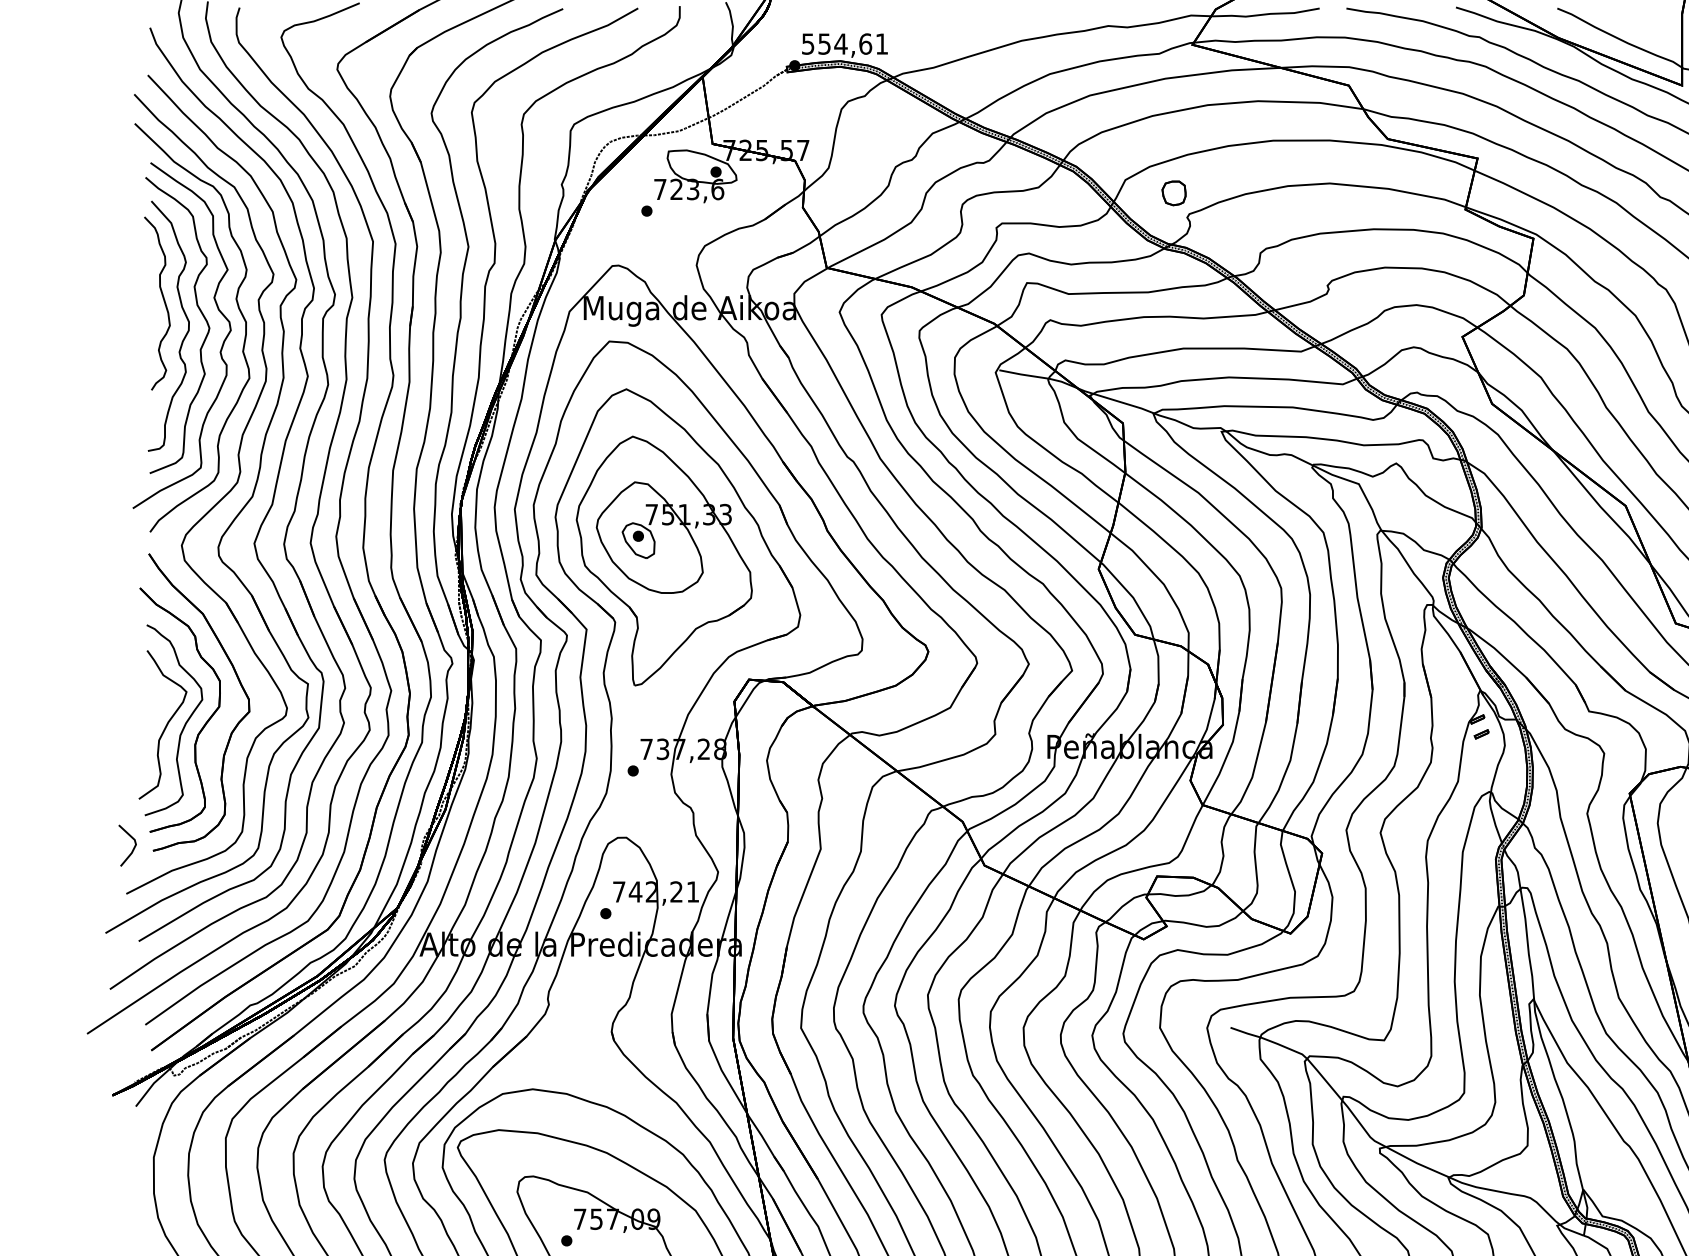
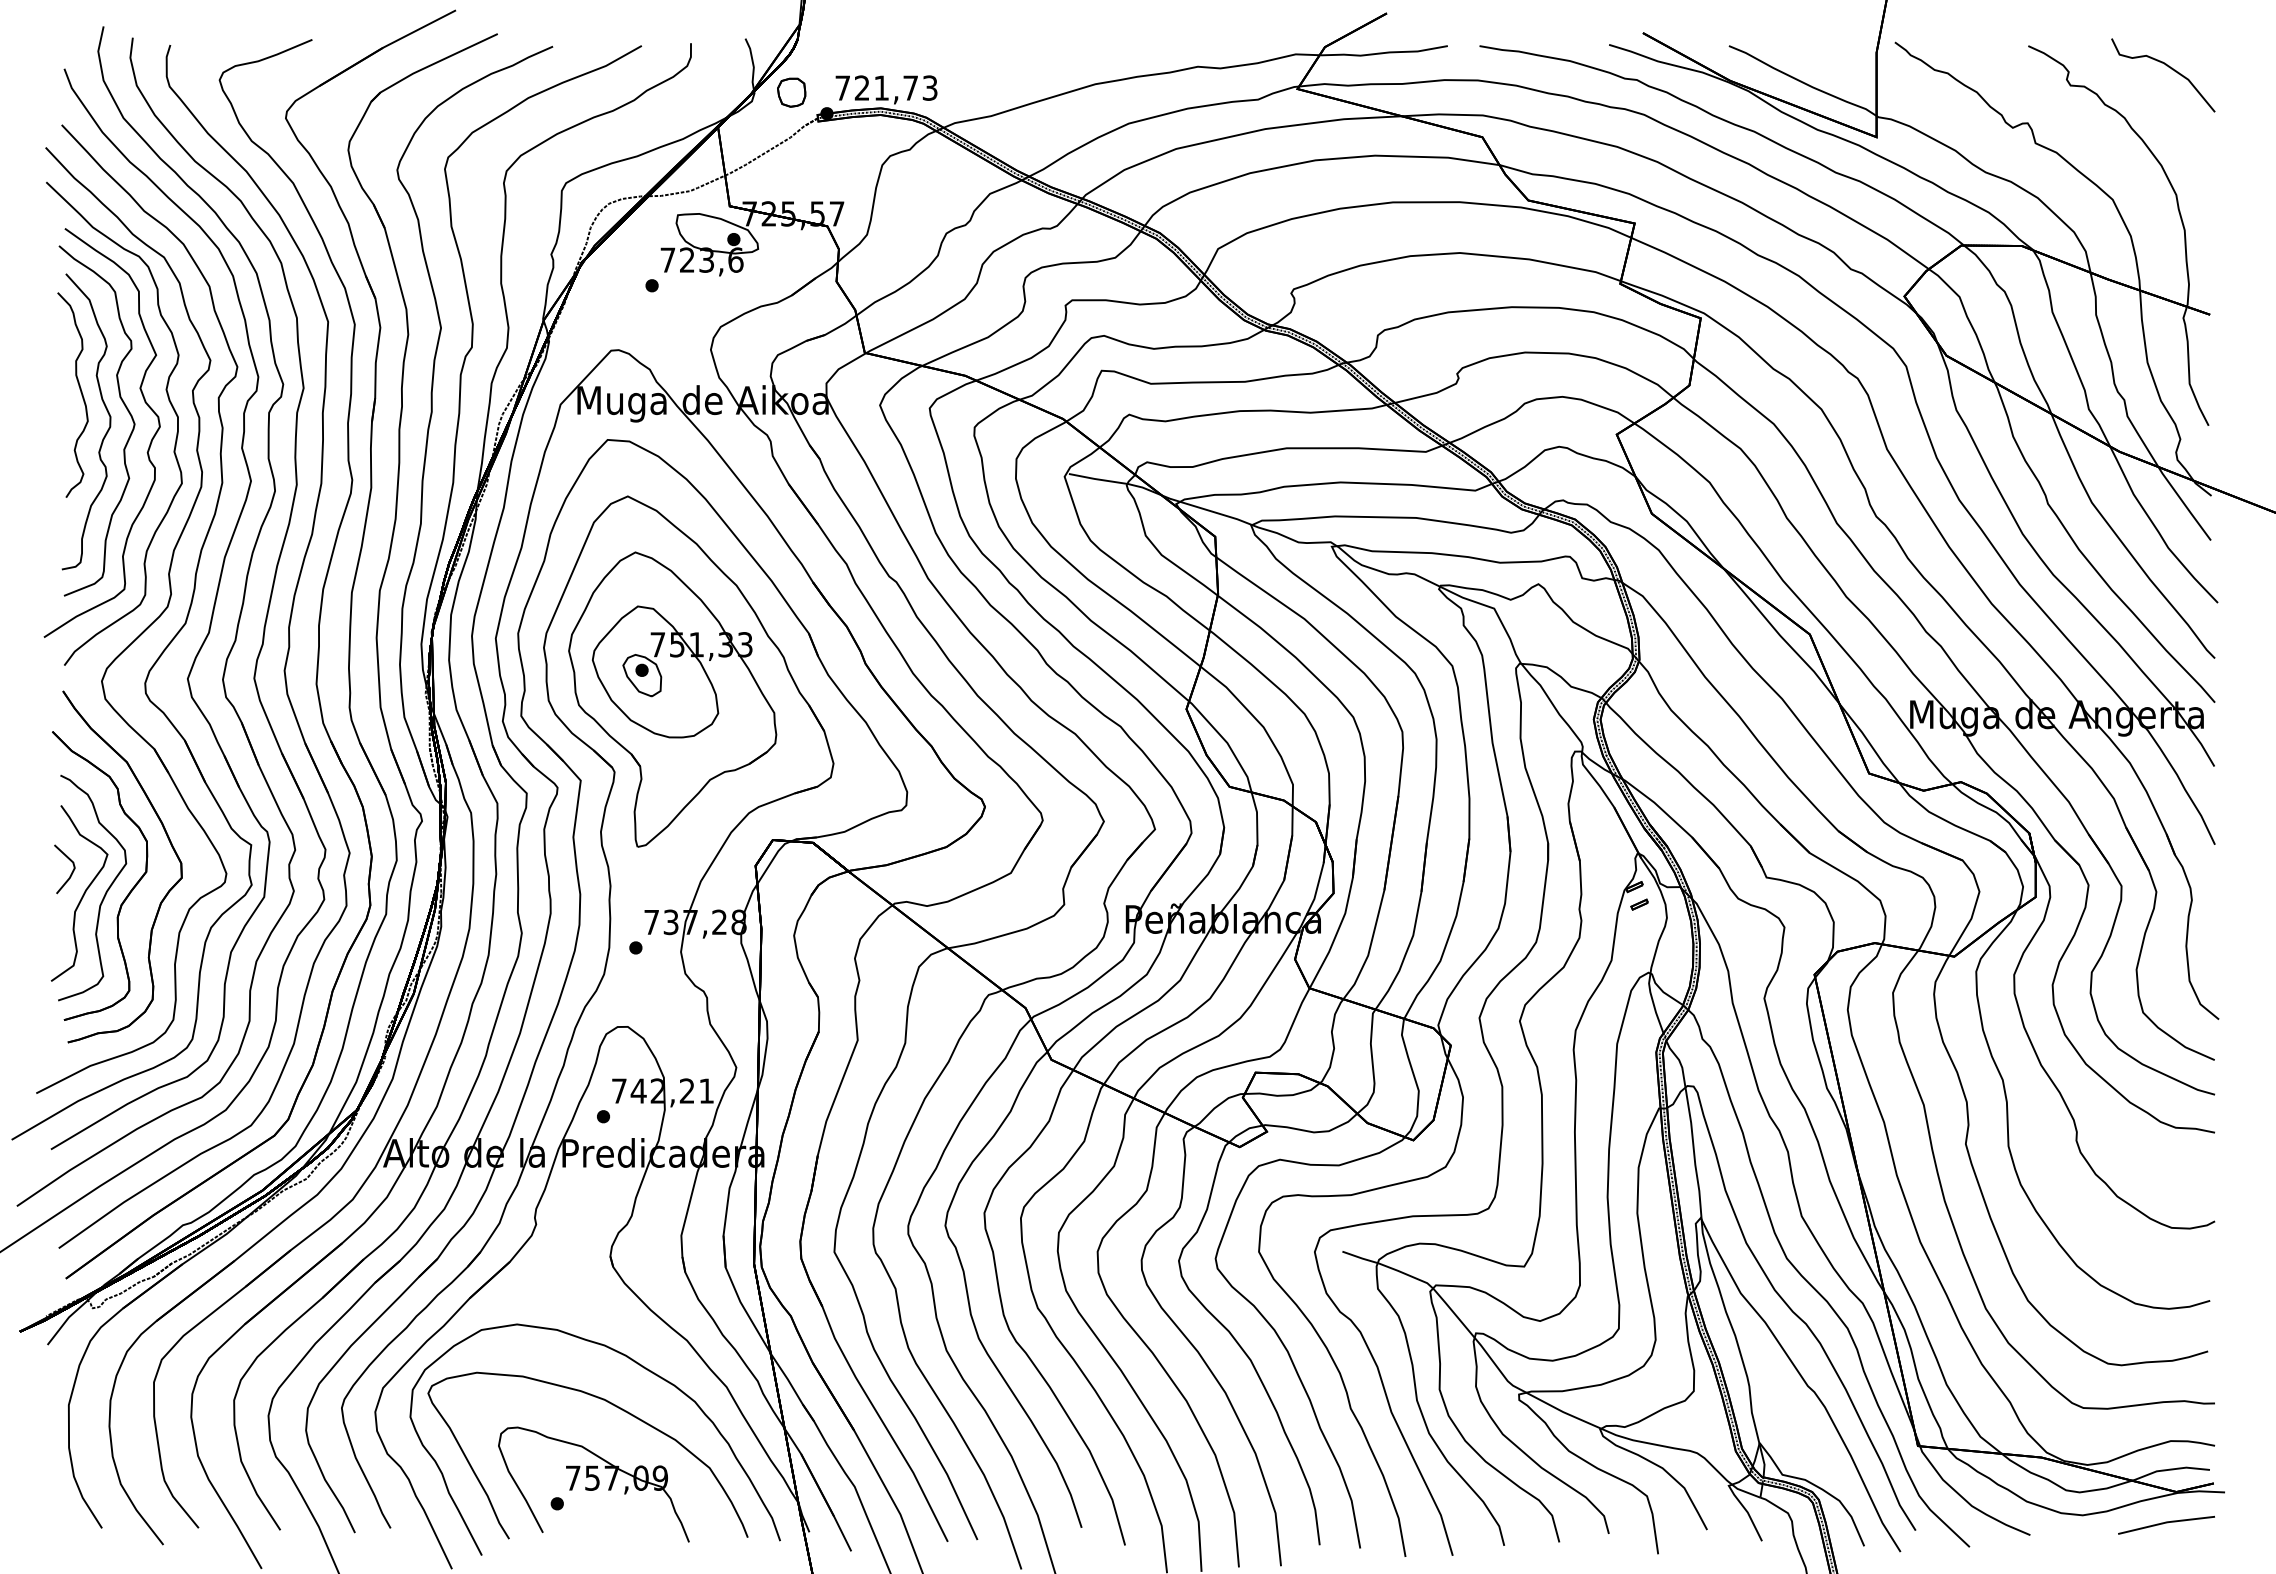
text: (845, 43) -> (886, 87), 554,61 -> 721,73
part: (1173, 193) -> (791, 92), moved
line: (133, 848) -> (71, 872), moved

